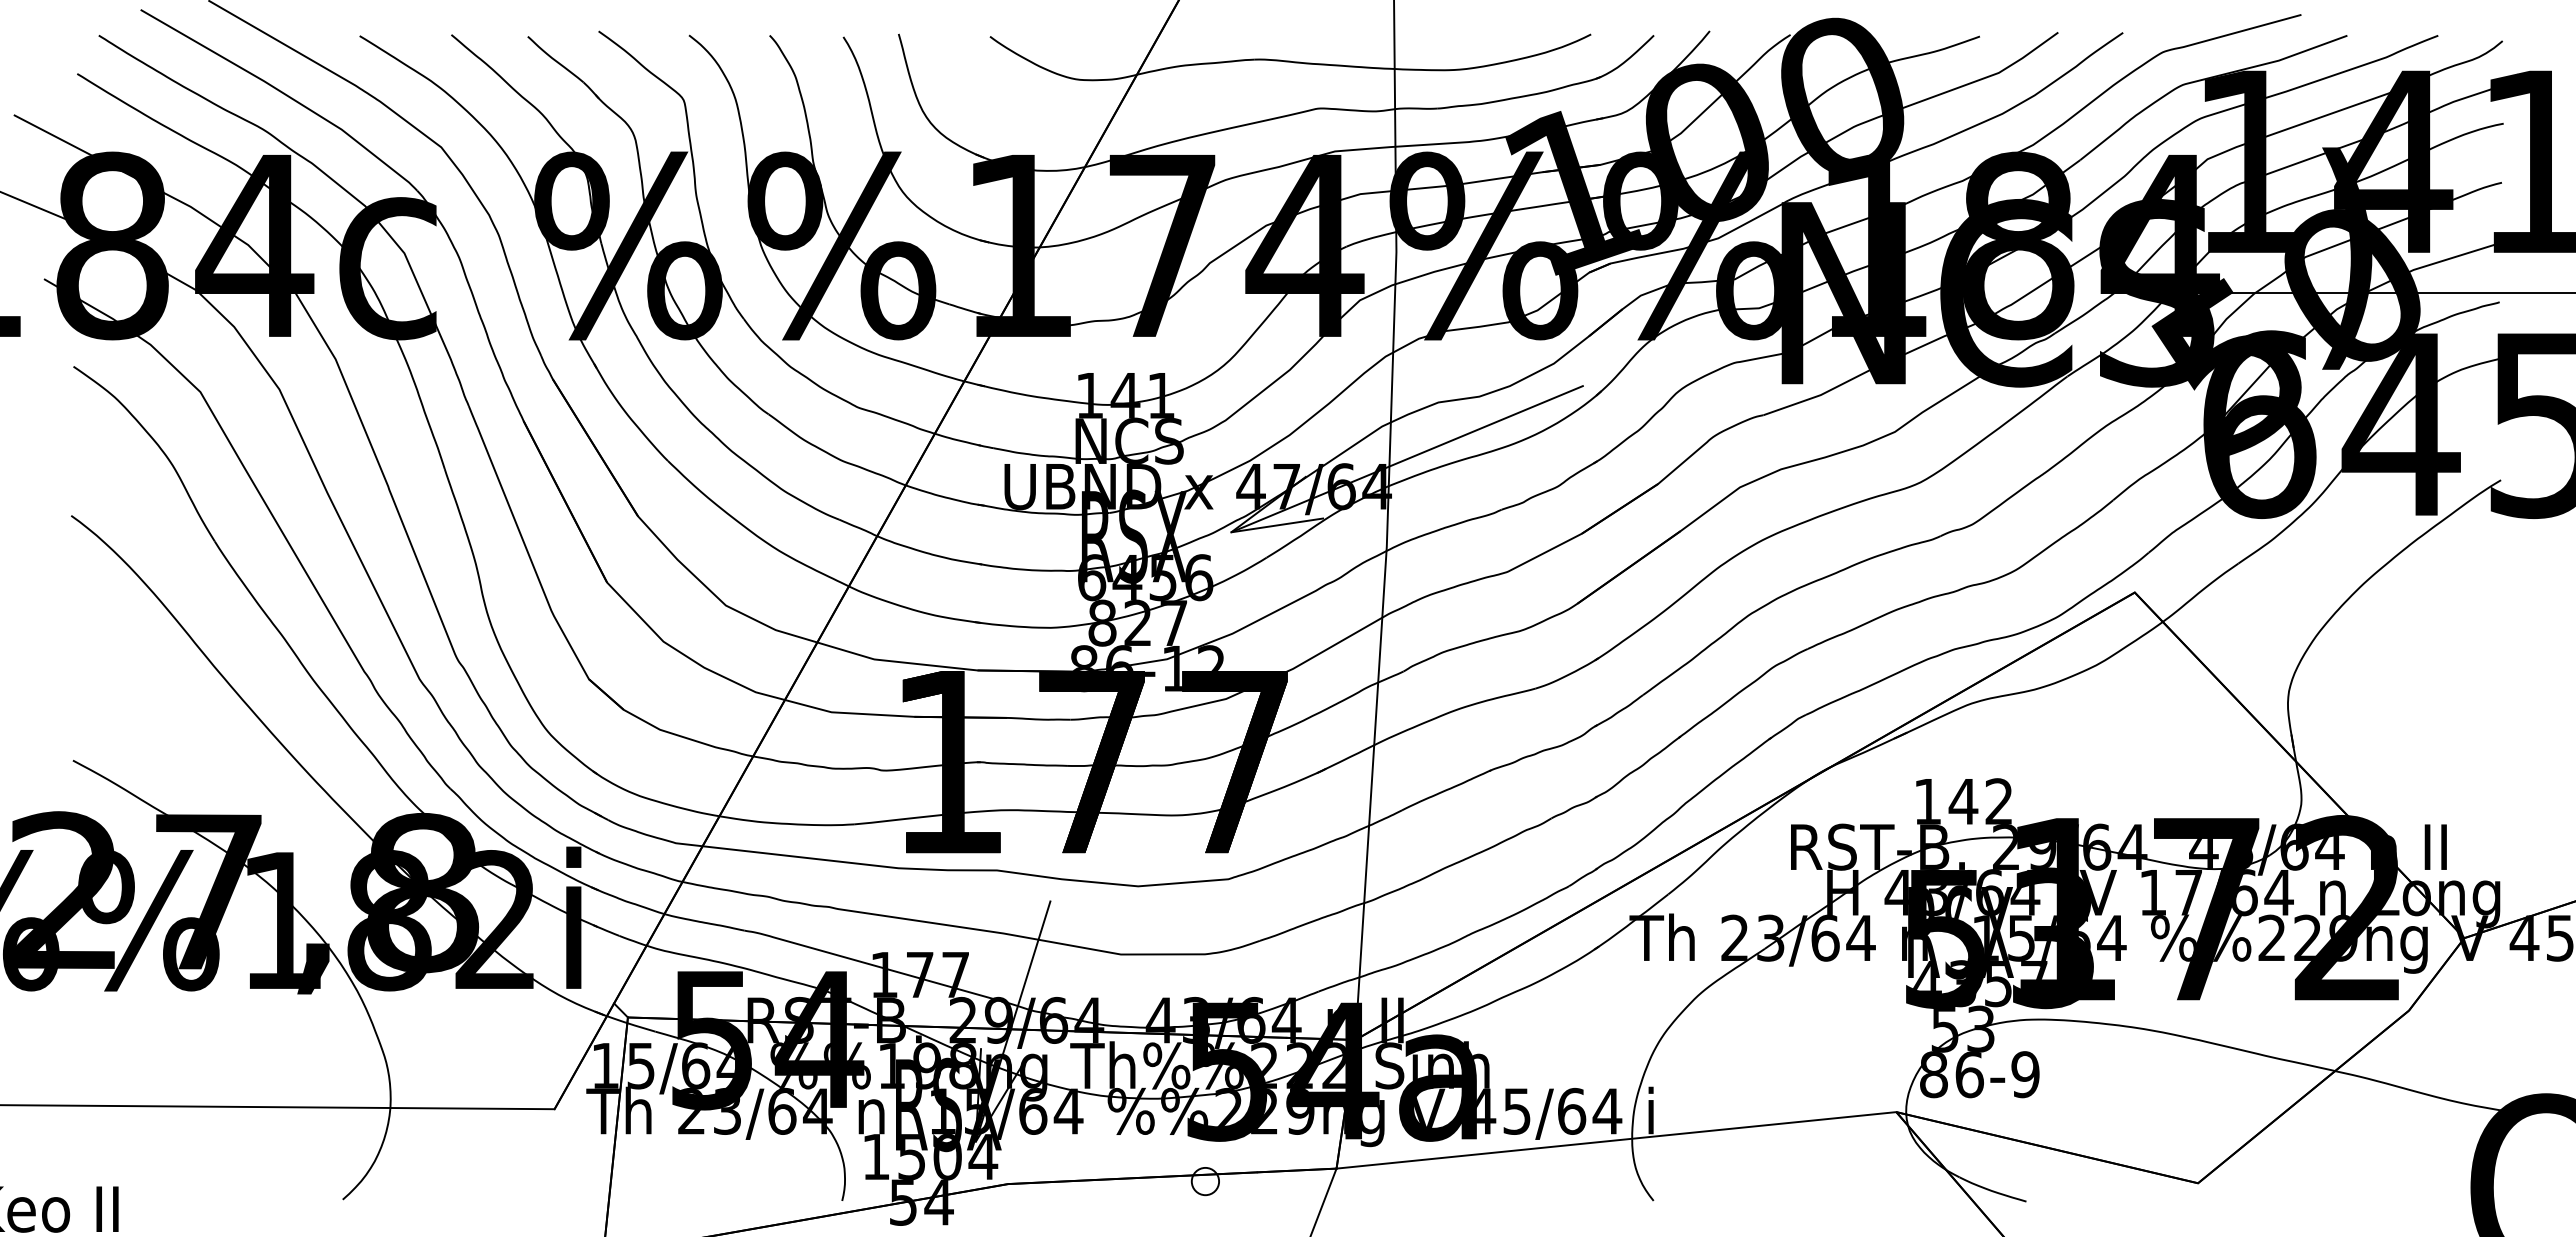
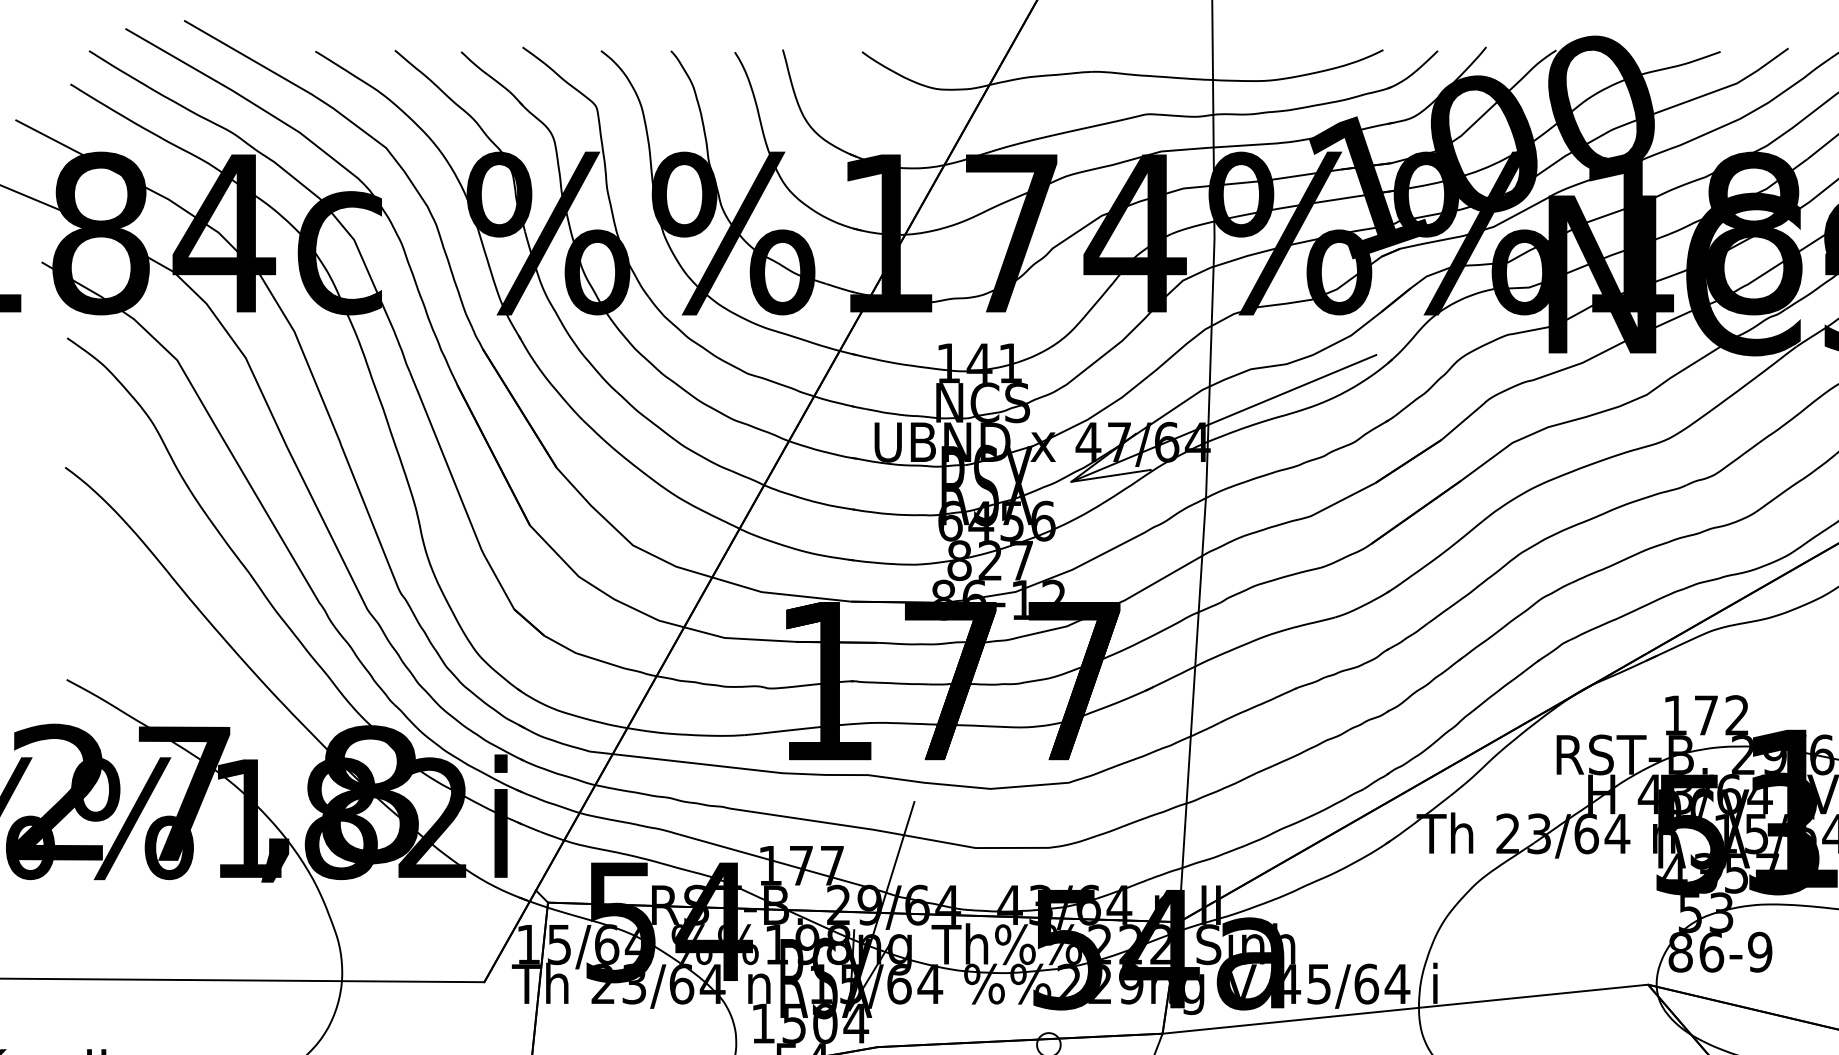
text: (1963, 801) -> (1706, 715), 142 -> 172

